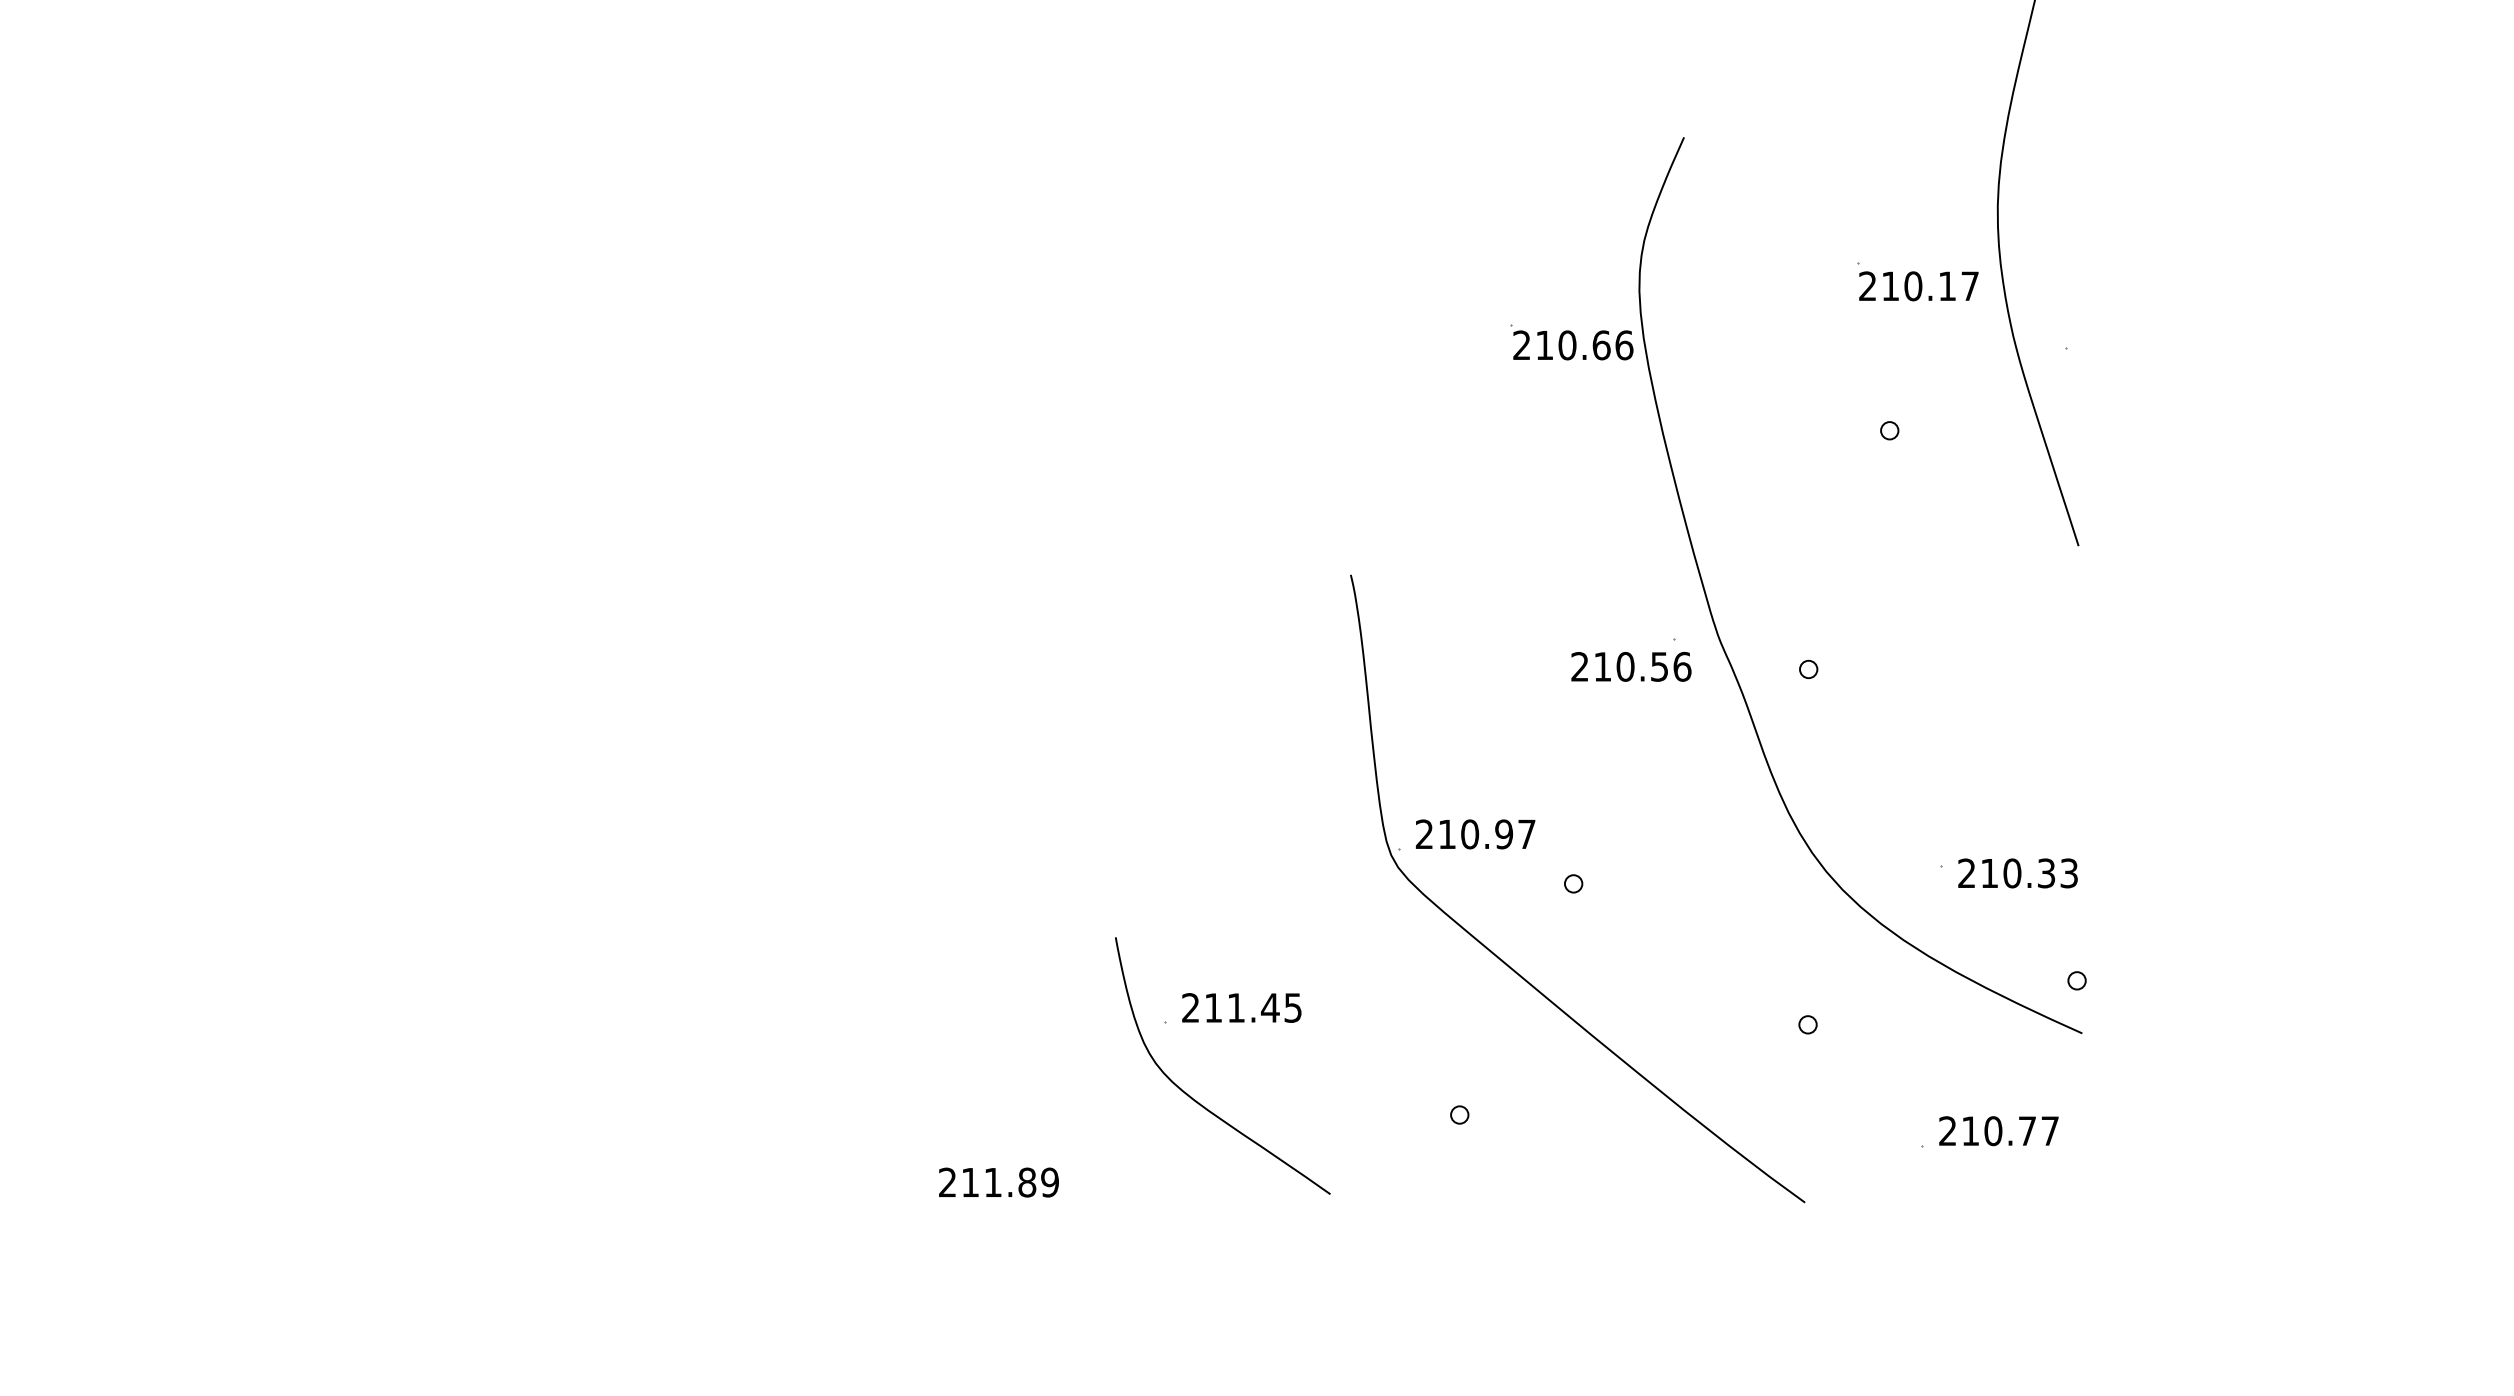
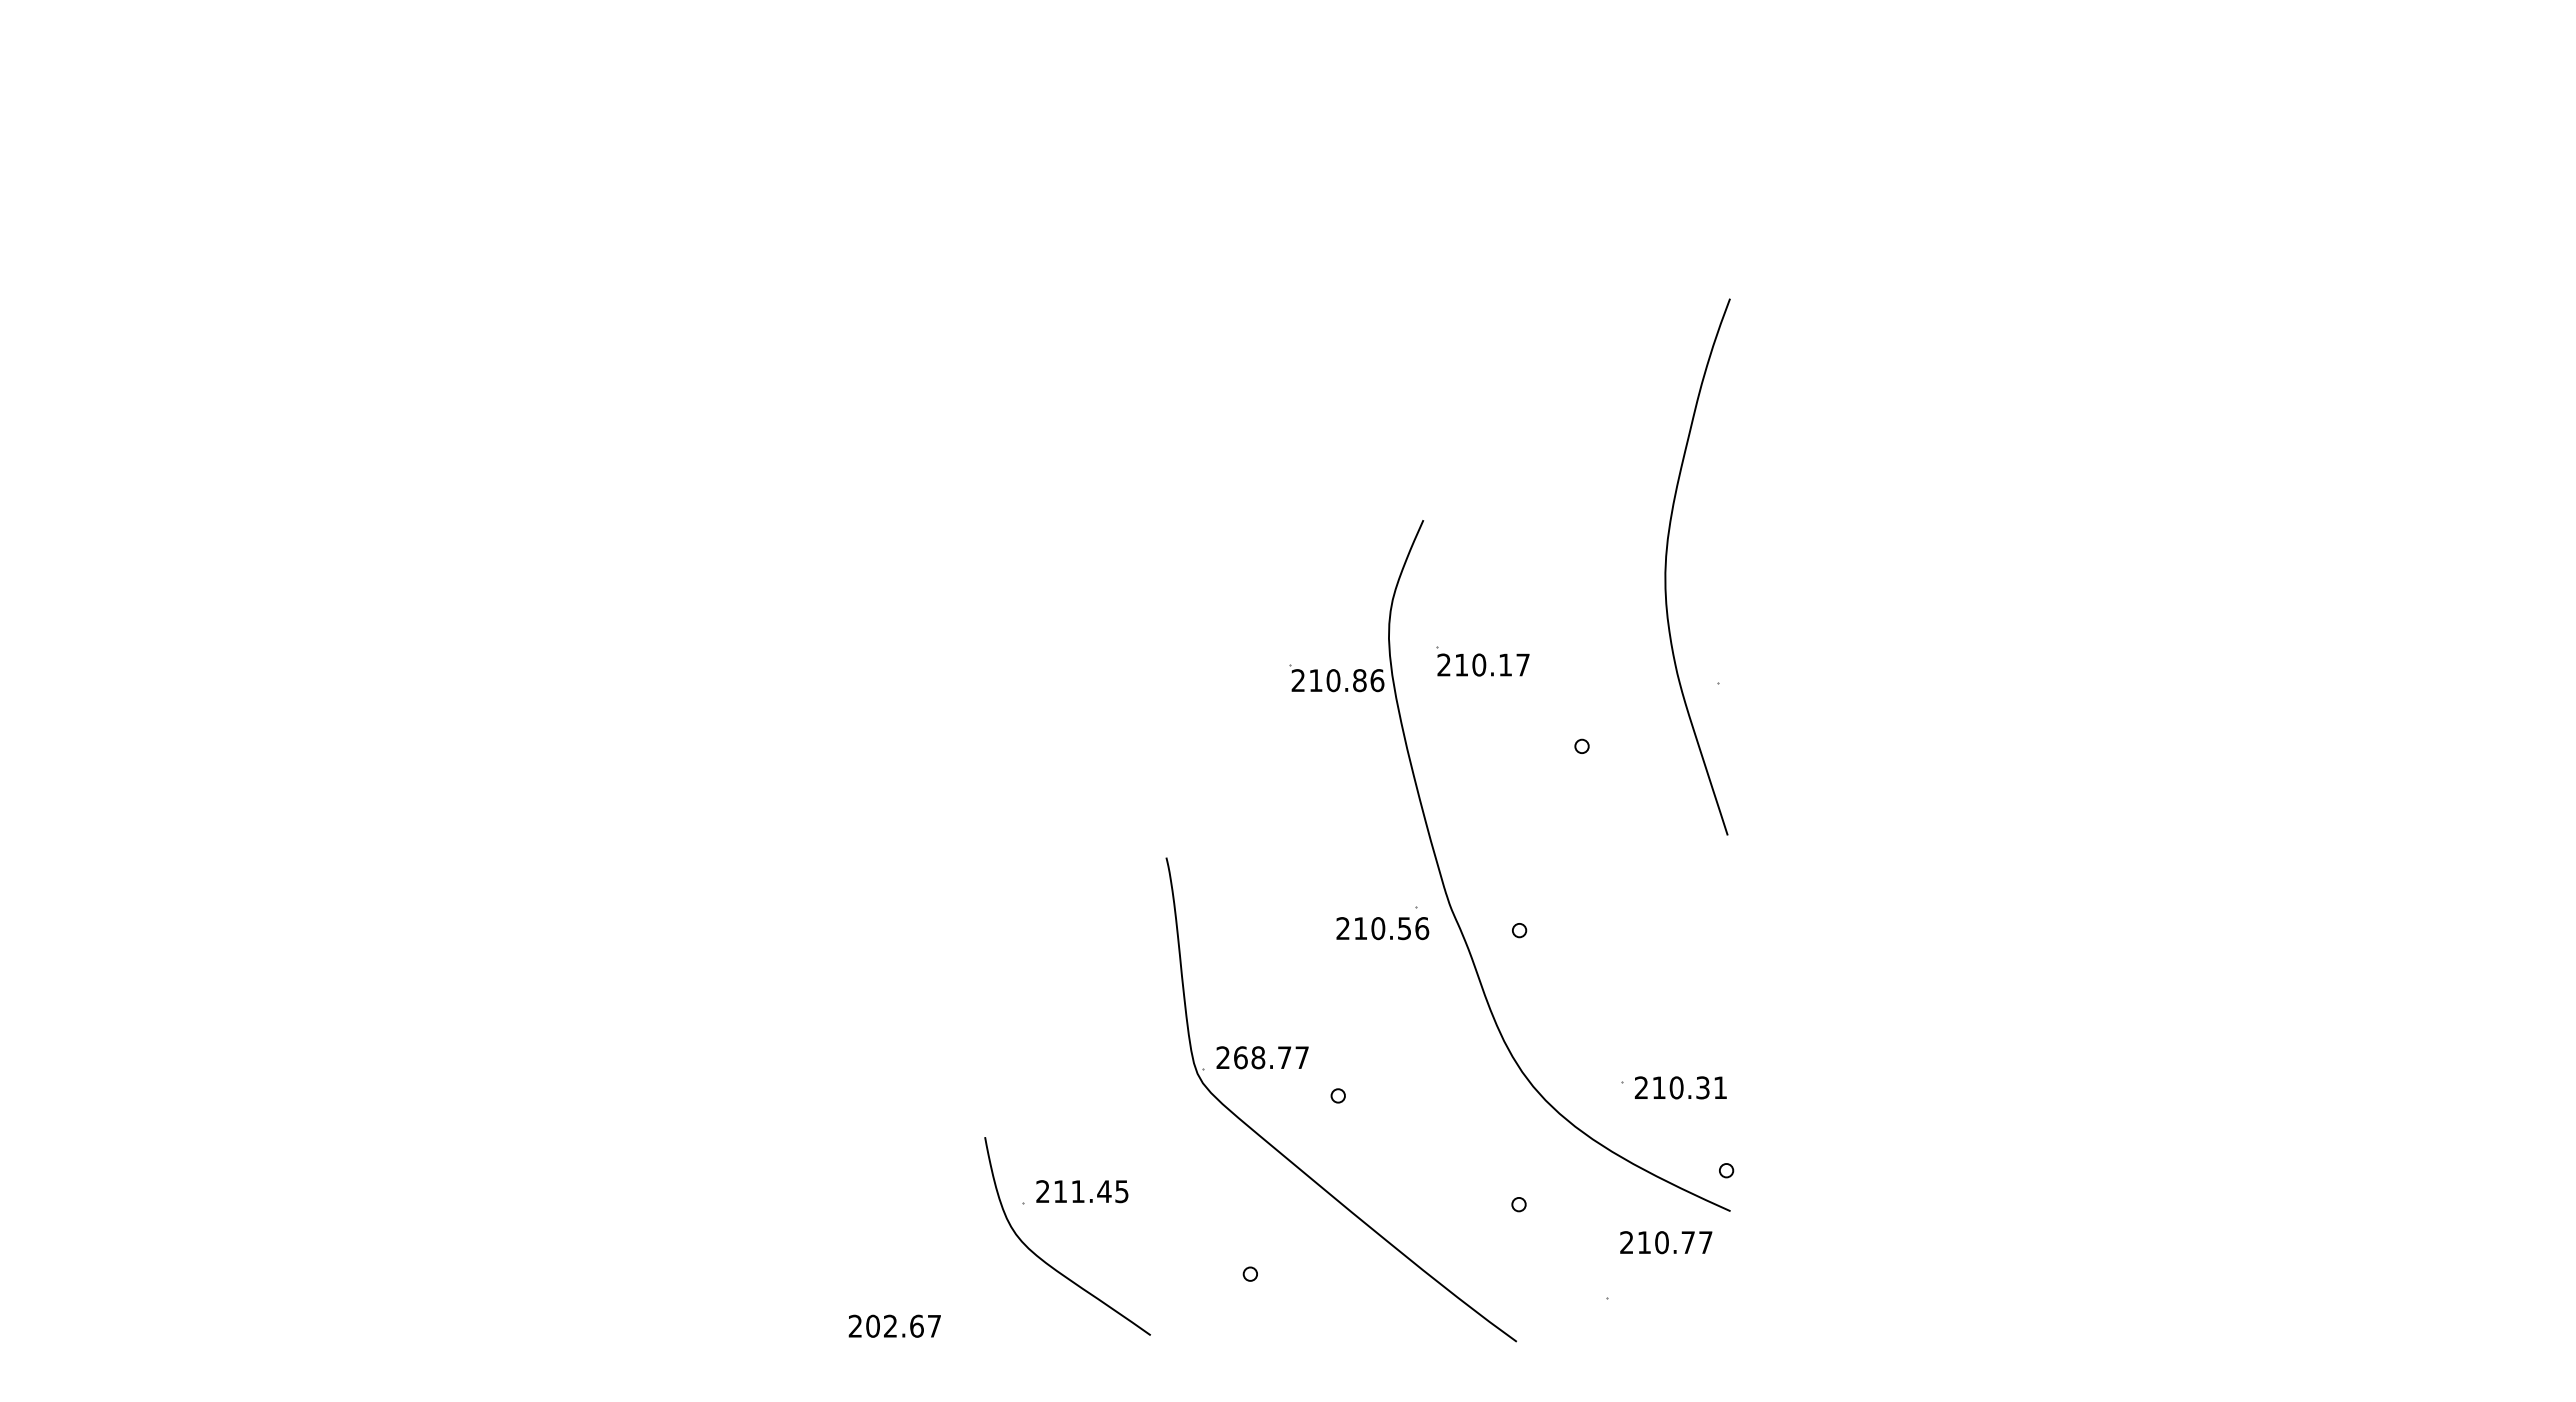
part: (1917, 281) -> (1482, 661), moved
text: (1601, 345) -> (1359, 680), 210.66 -> 210.86
text: (1475, 834) -> (1262, 1057), 210.97 -> 268.77
text: (2069, 872) -> (1720, 1087), 210.33 -> 210.31
text: (1999, 1130) -> (1666, 1242), moved
text: (1009, 1181) -> (903, 1325), 211.89 -> 202.67

